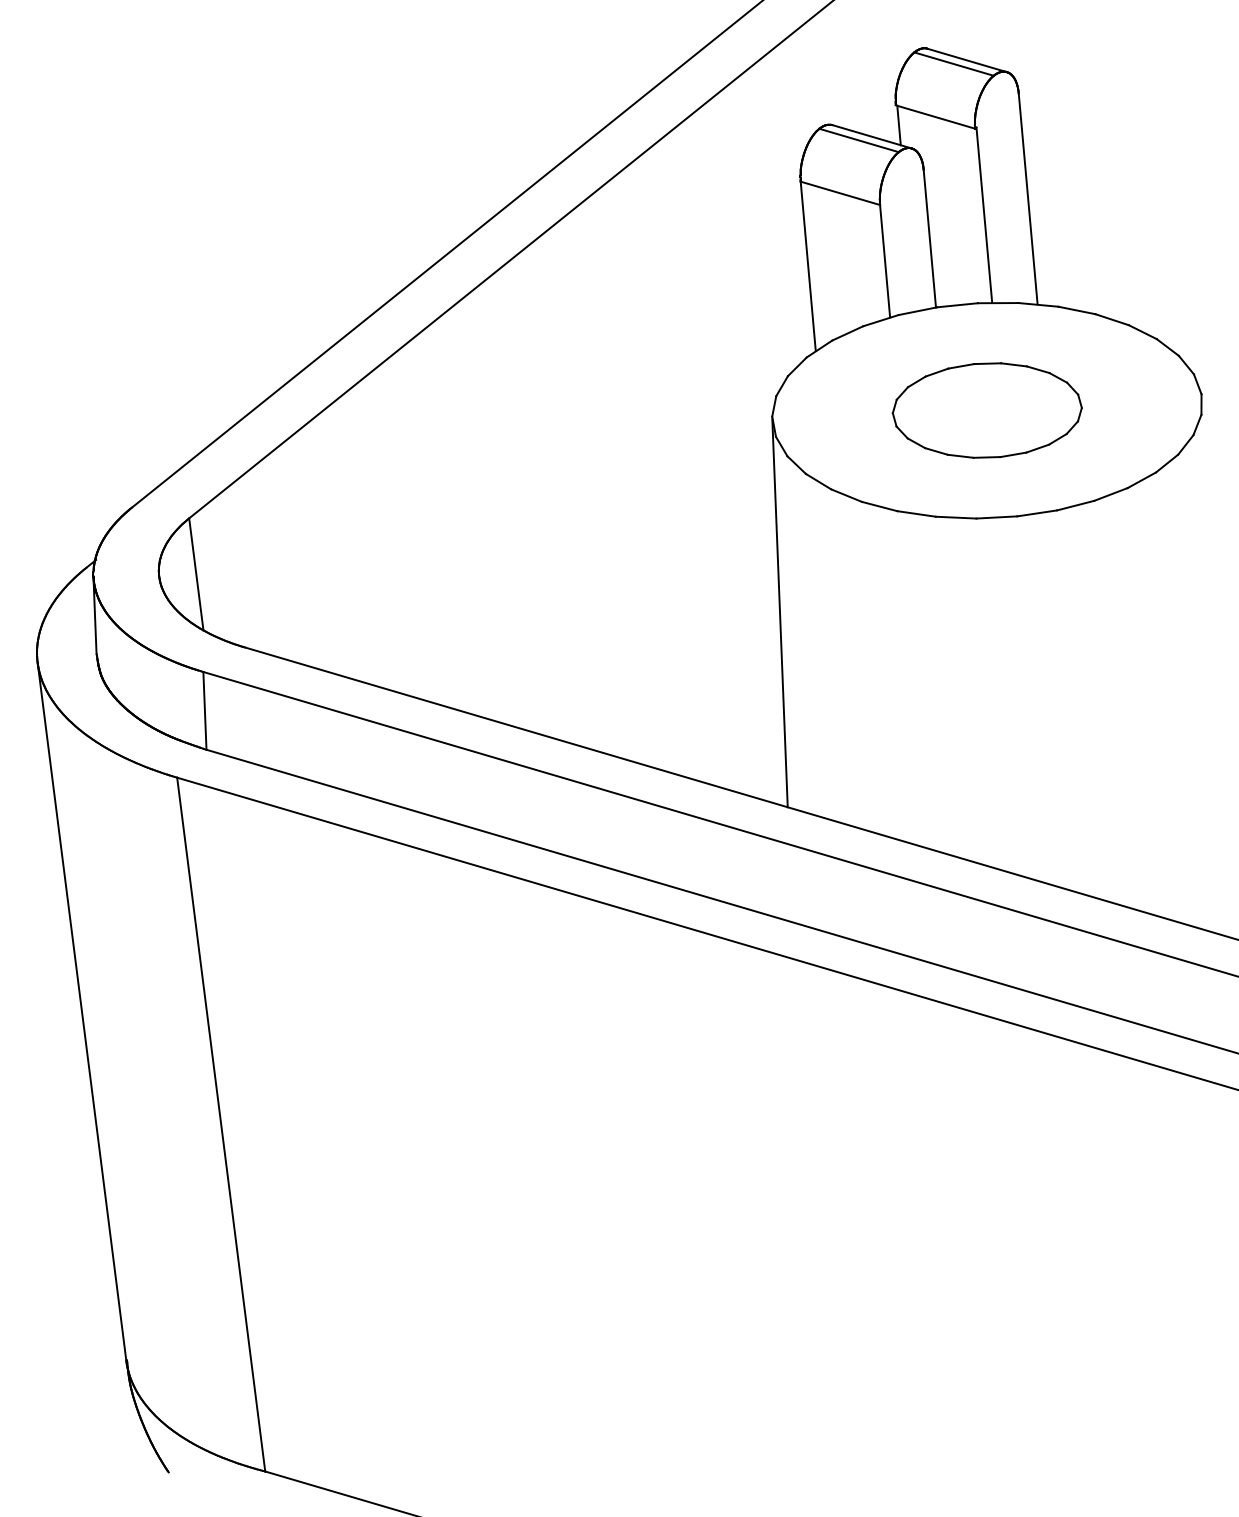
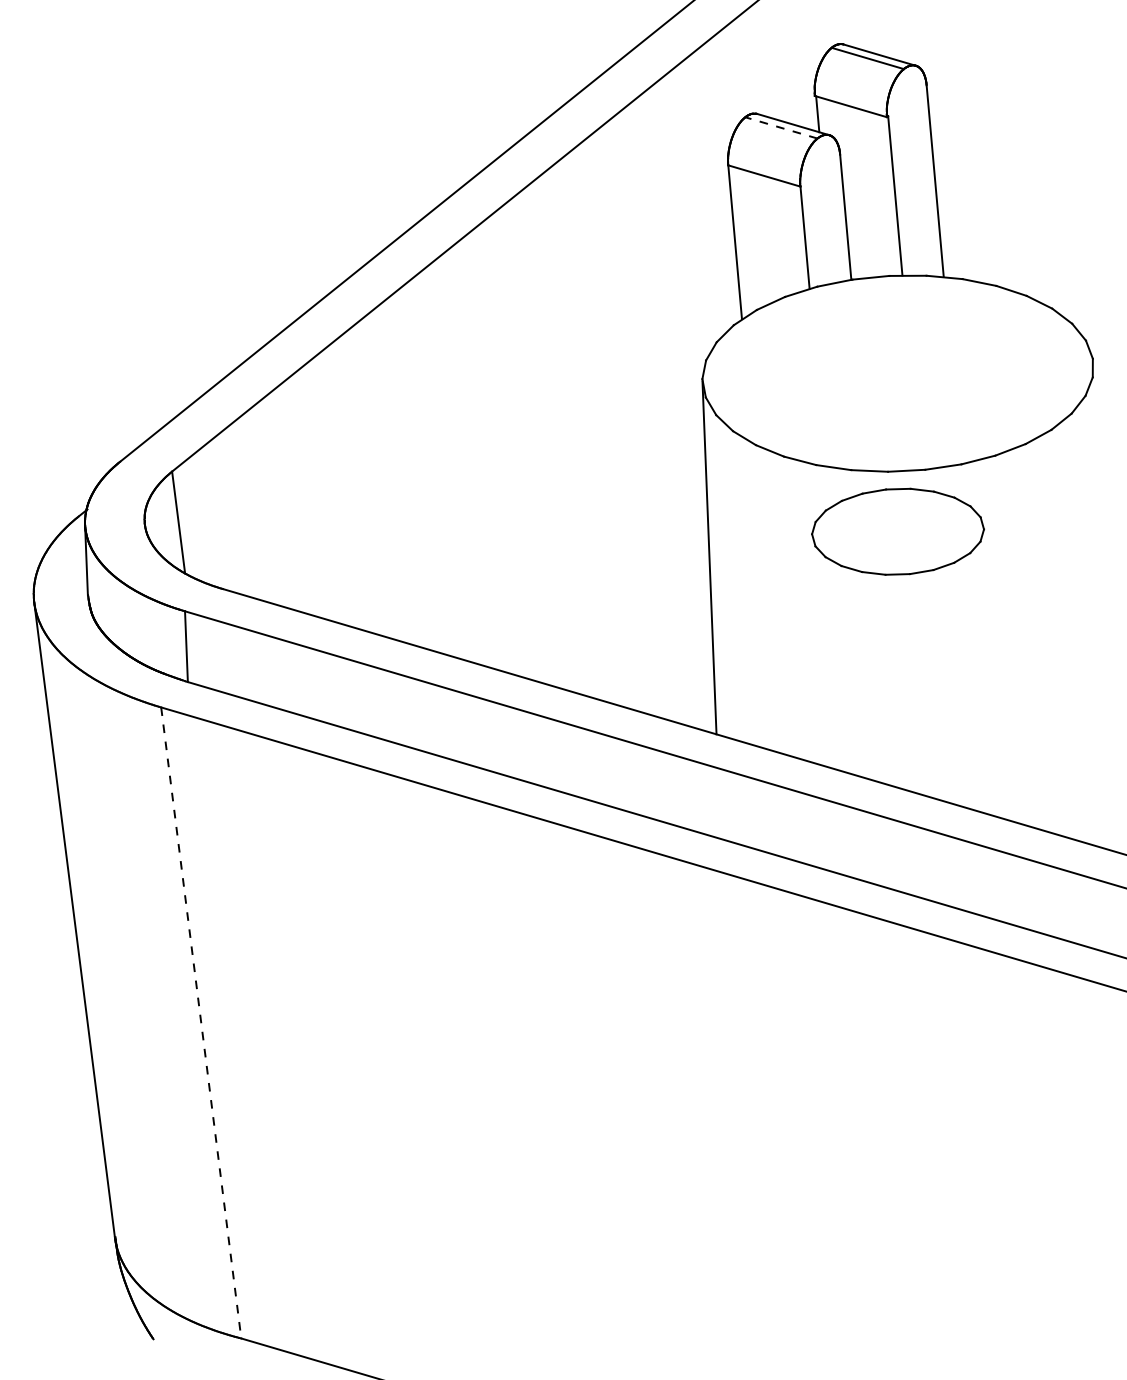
line: (858, 140) -> (780, 127), solid -> dashed
part: (986, 410) -> (897, 531), moved
line: (221, 1124) -> (201, 1022), solid -> dashed

